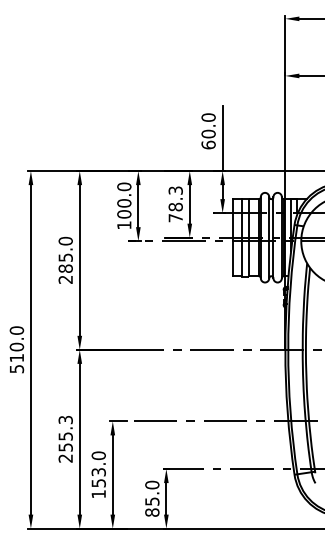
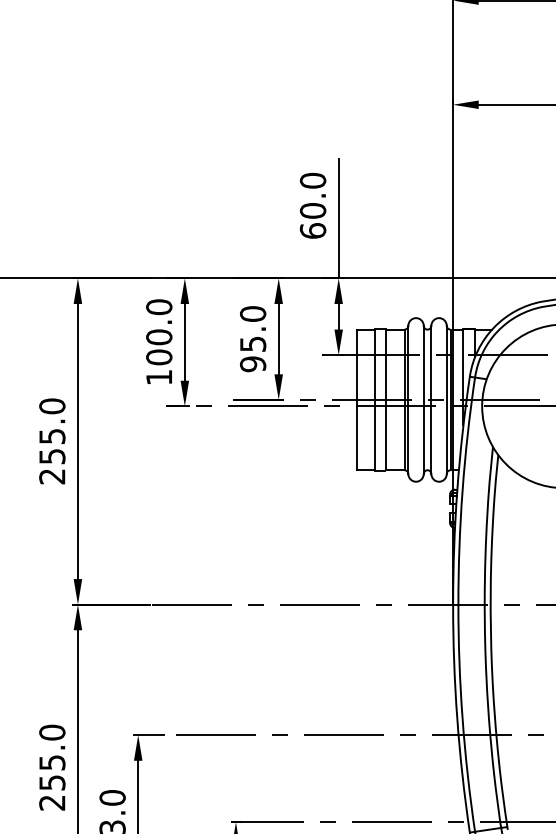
text: (175, 204) -> (252, 339), 78.3 -> 95.0
text: (65, 268) -> (51, 456), 285.0 -> 255.0
text: (65, 419) -> (51, 731), 255.3 -> 255.0

